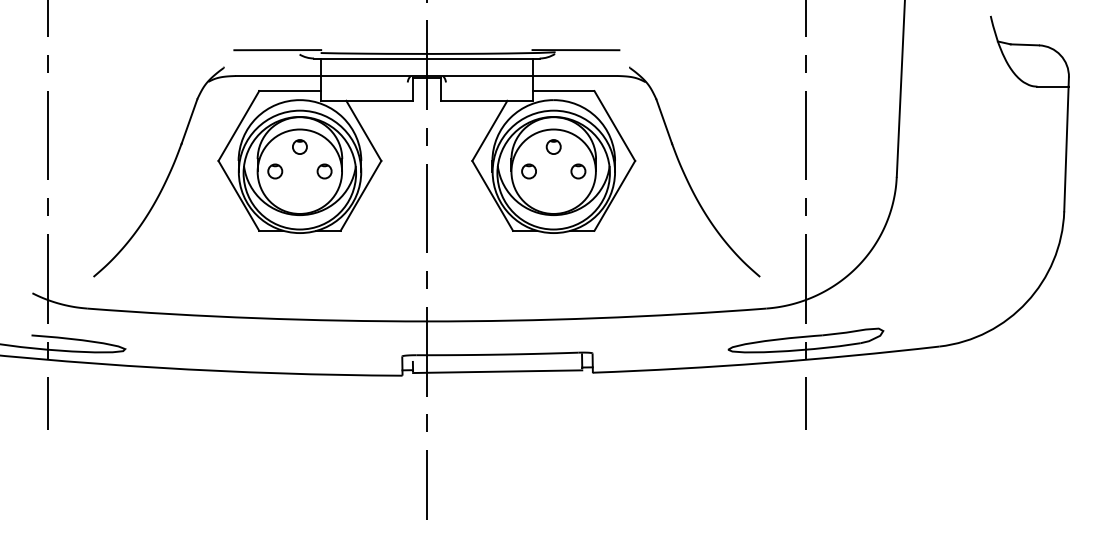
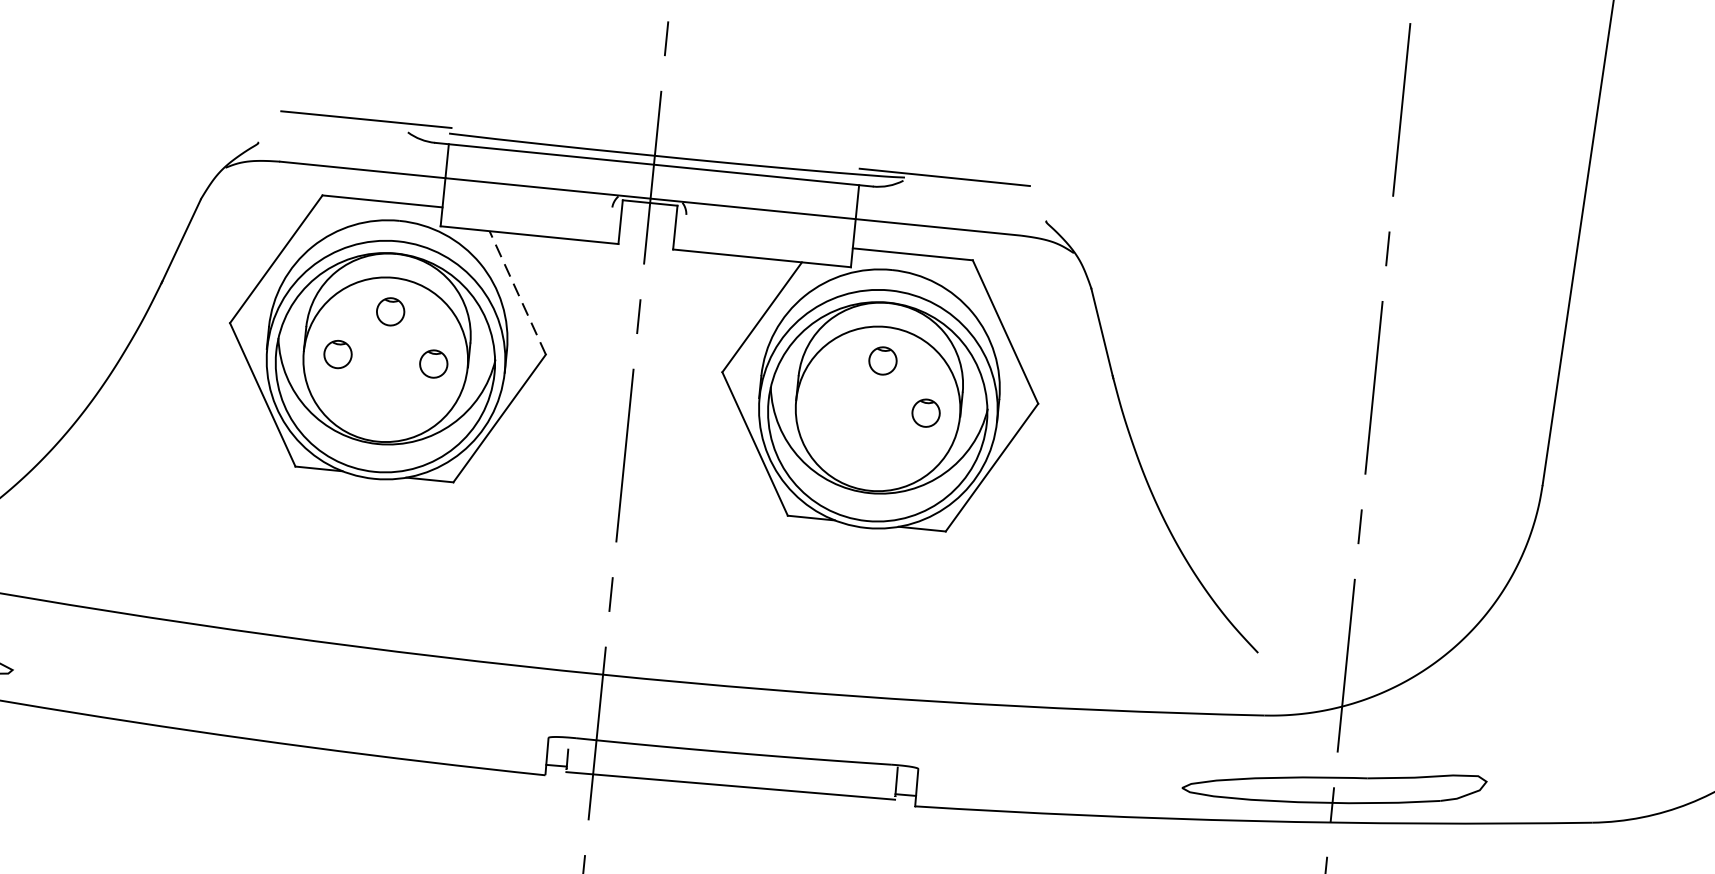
line: (363, 130) -> (517, 292), solid -> dashed
circle: (528, 171) -> (829, 403), removed

